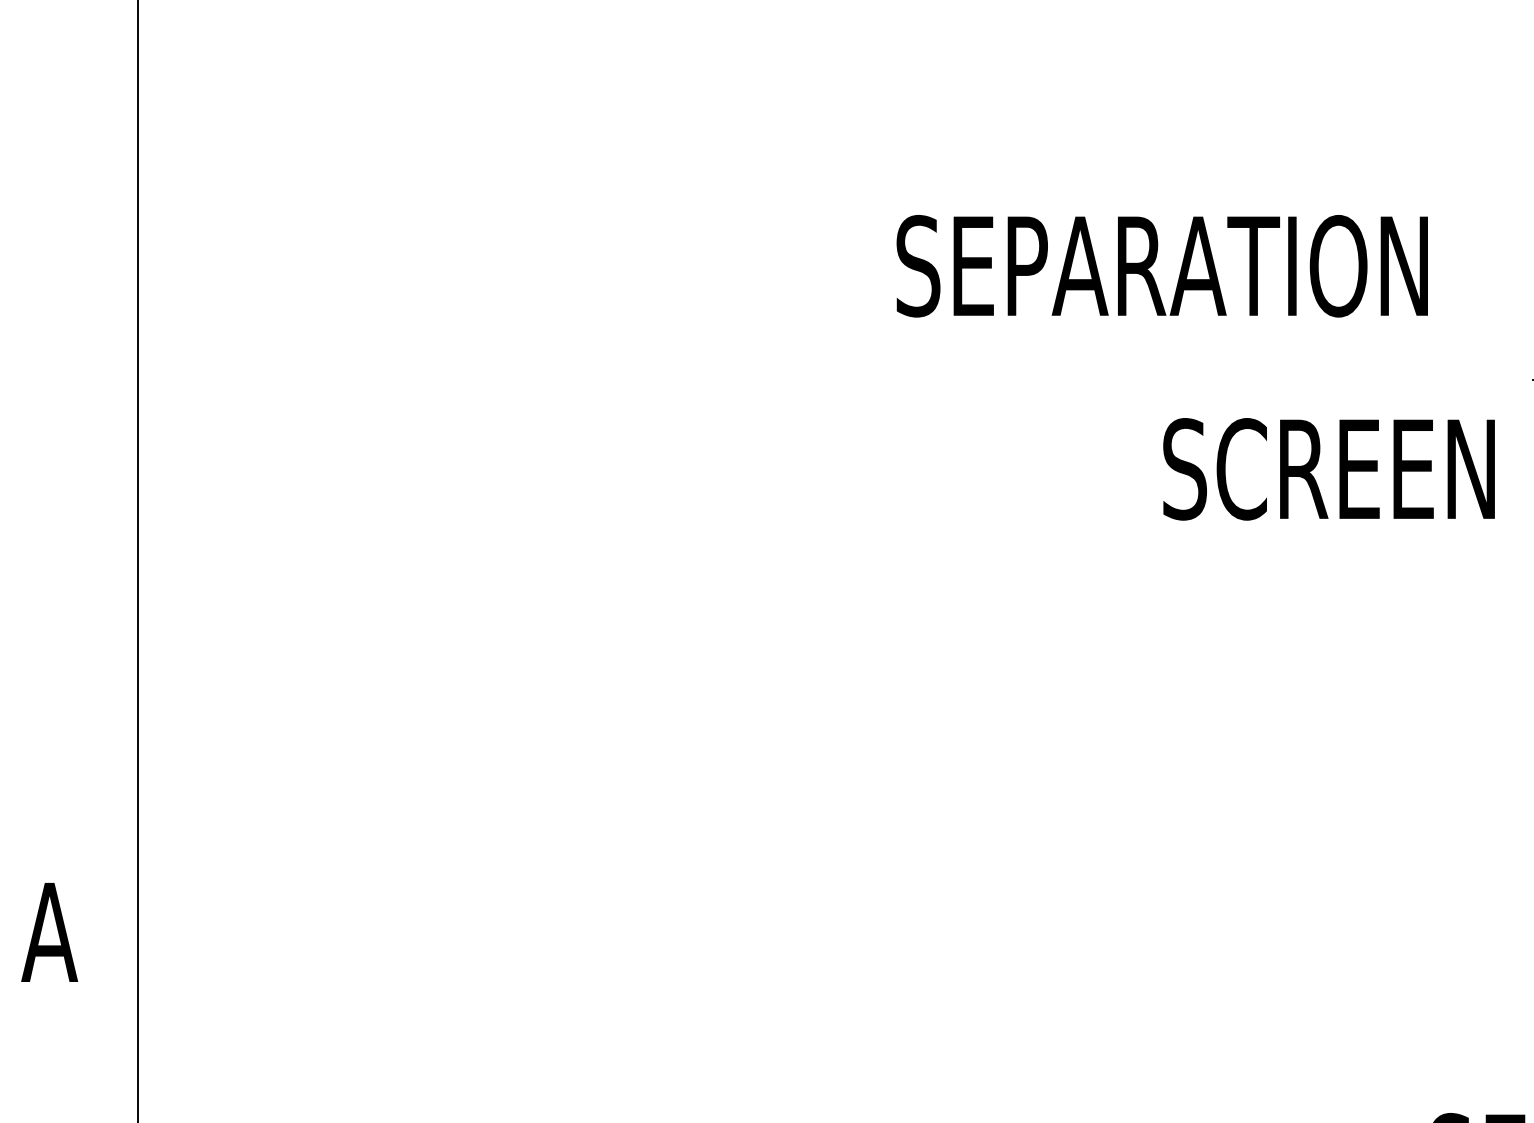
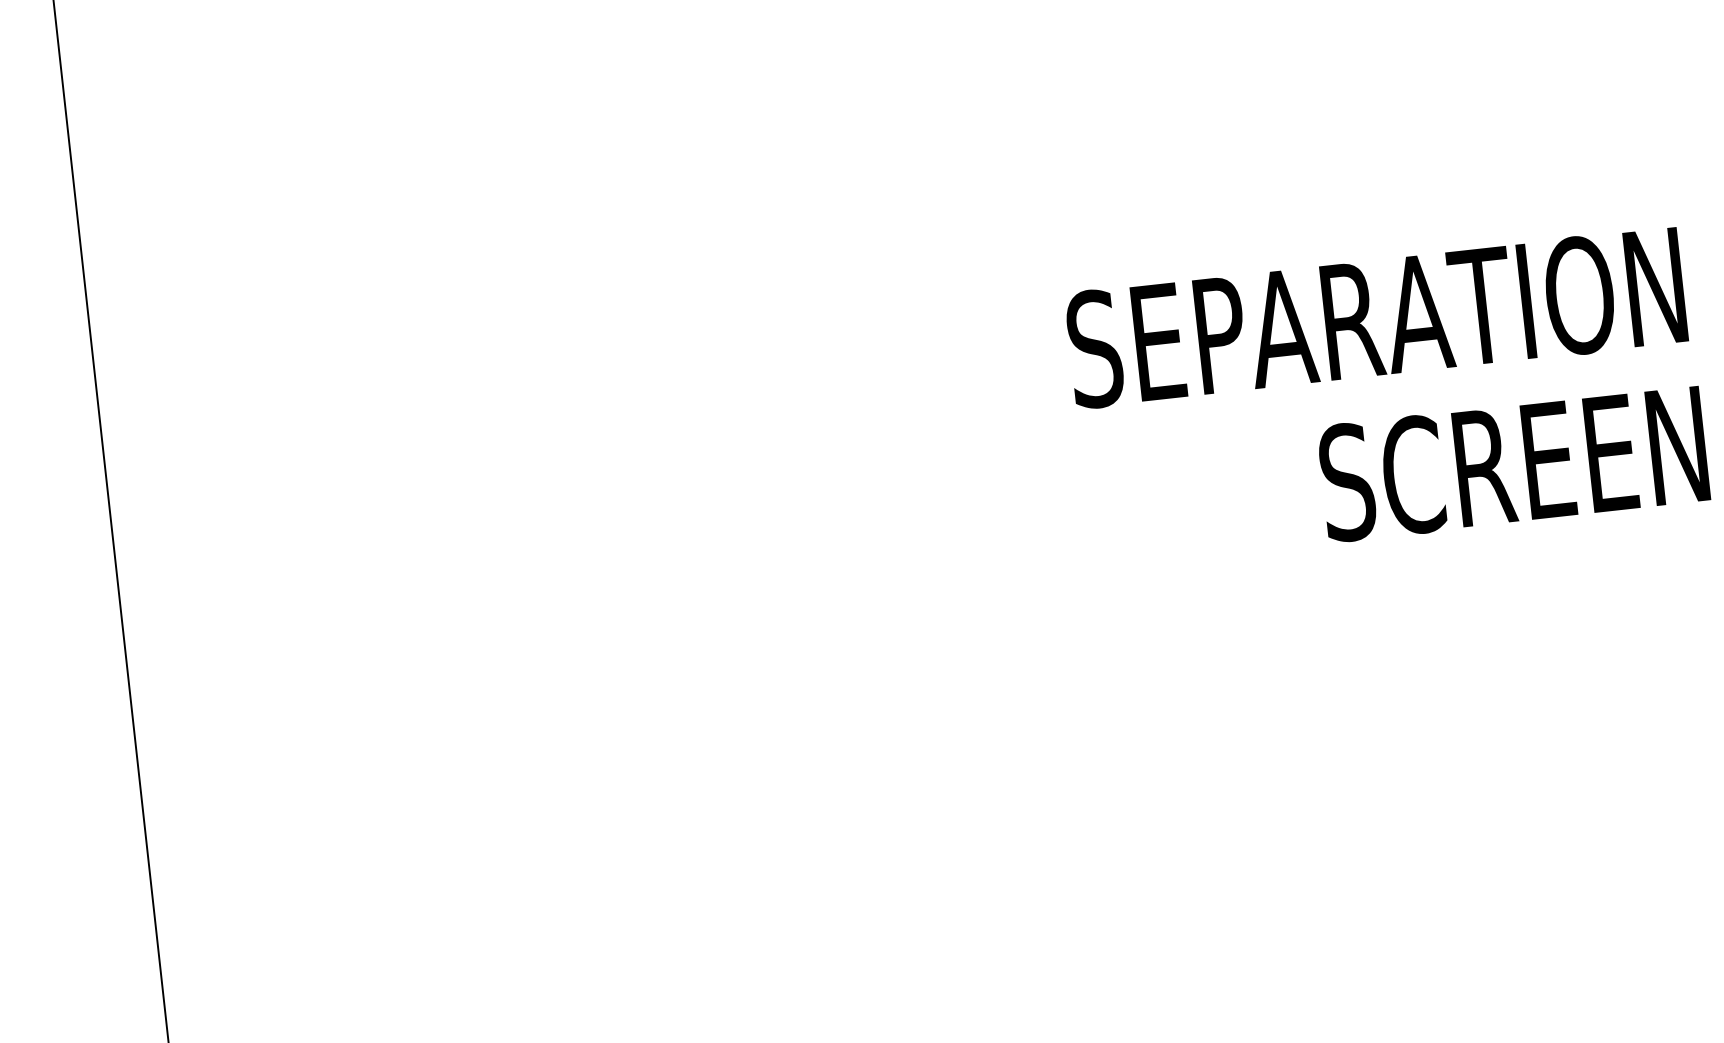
text: (1161, 266) -> (1375, 318), moved
text: (1328, 469) -> (1513, 464), moved

